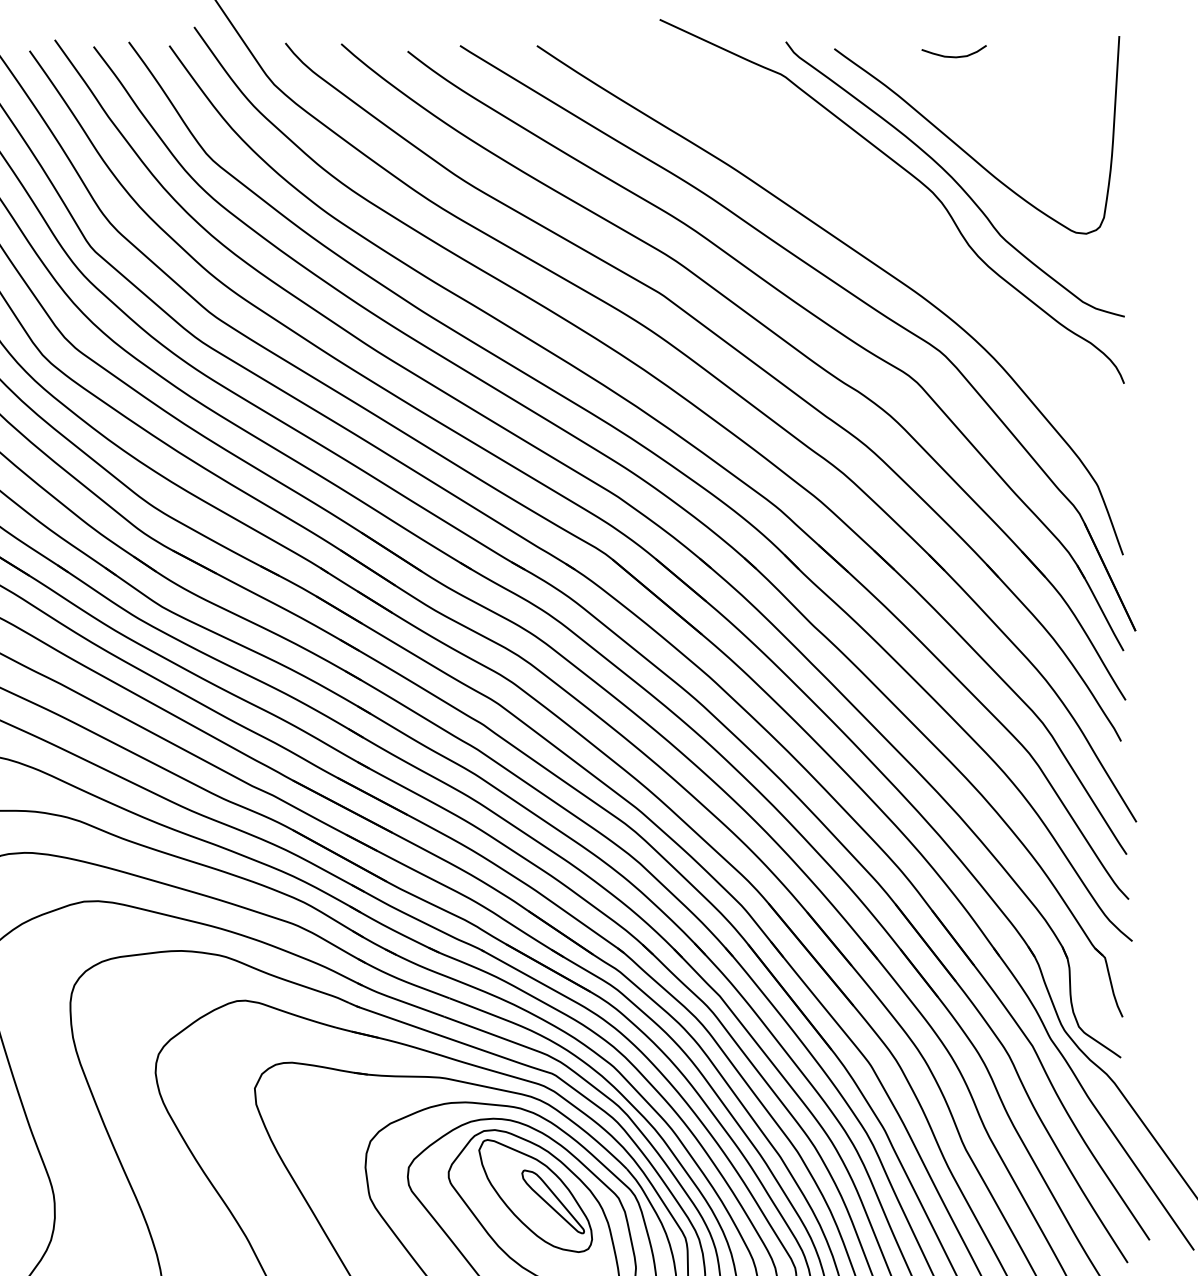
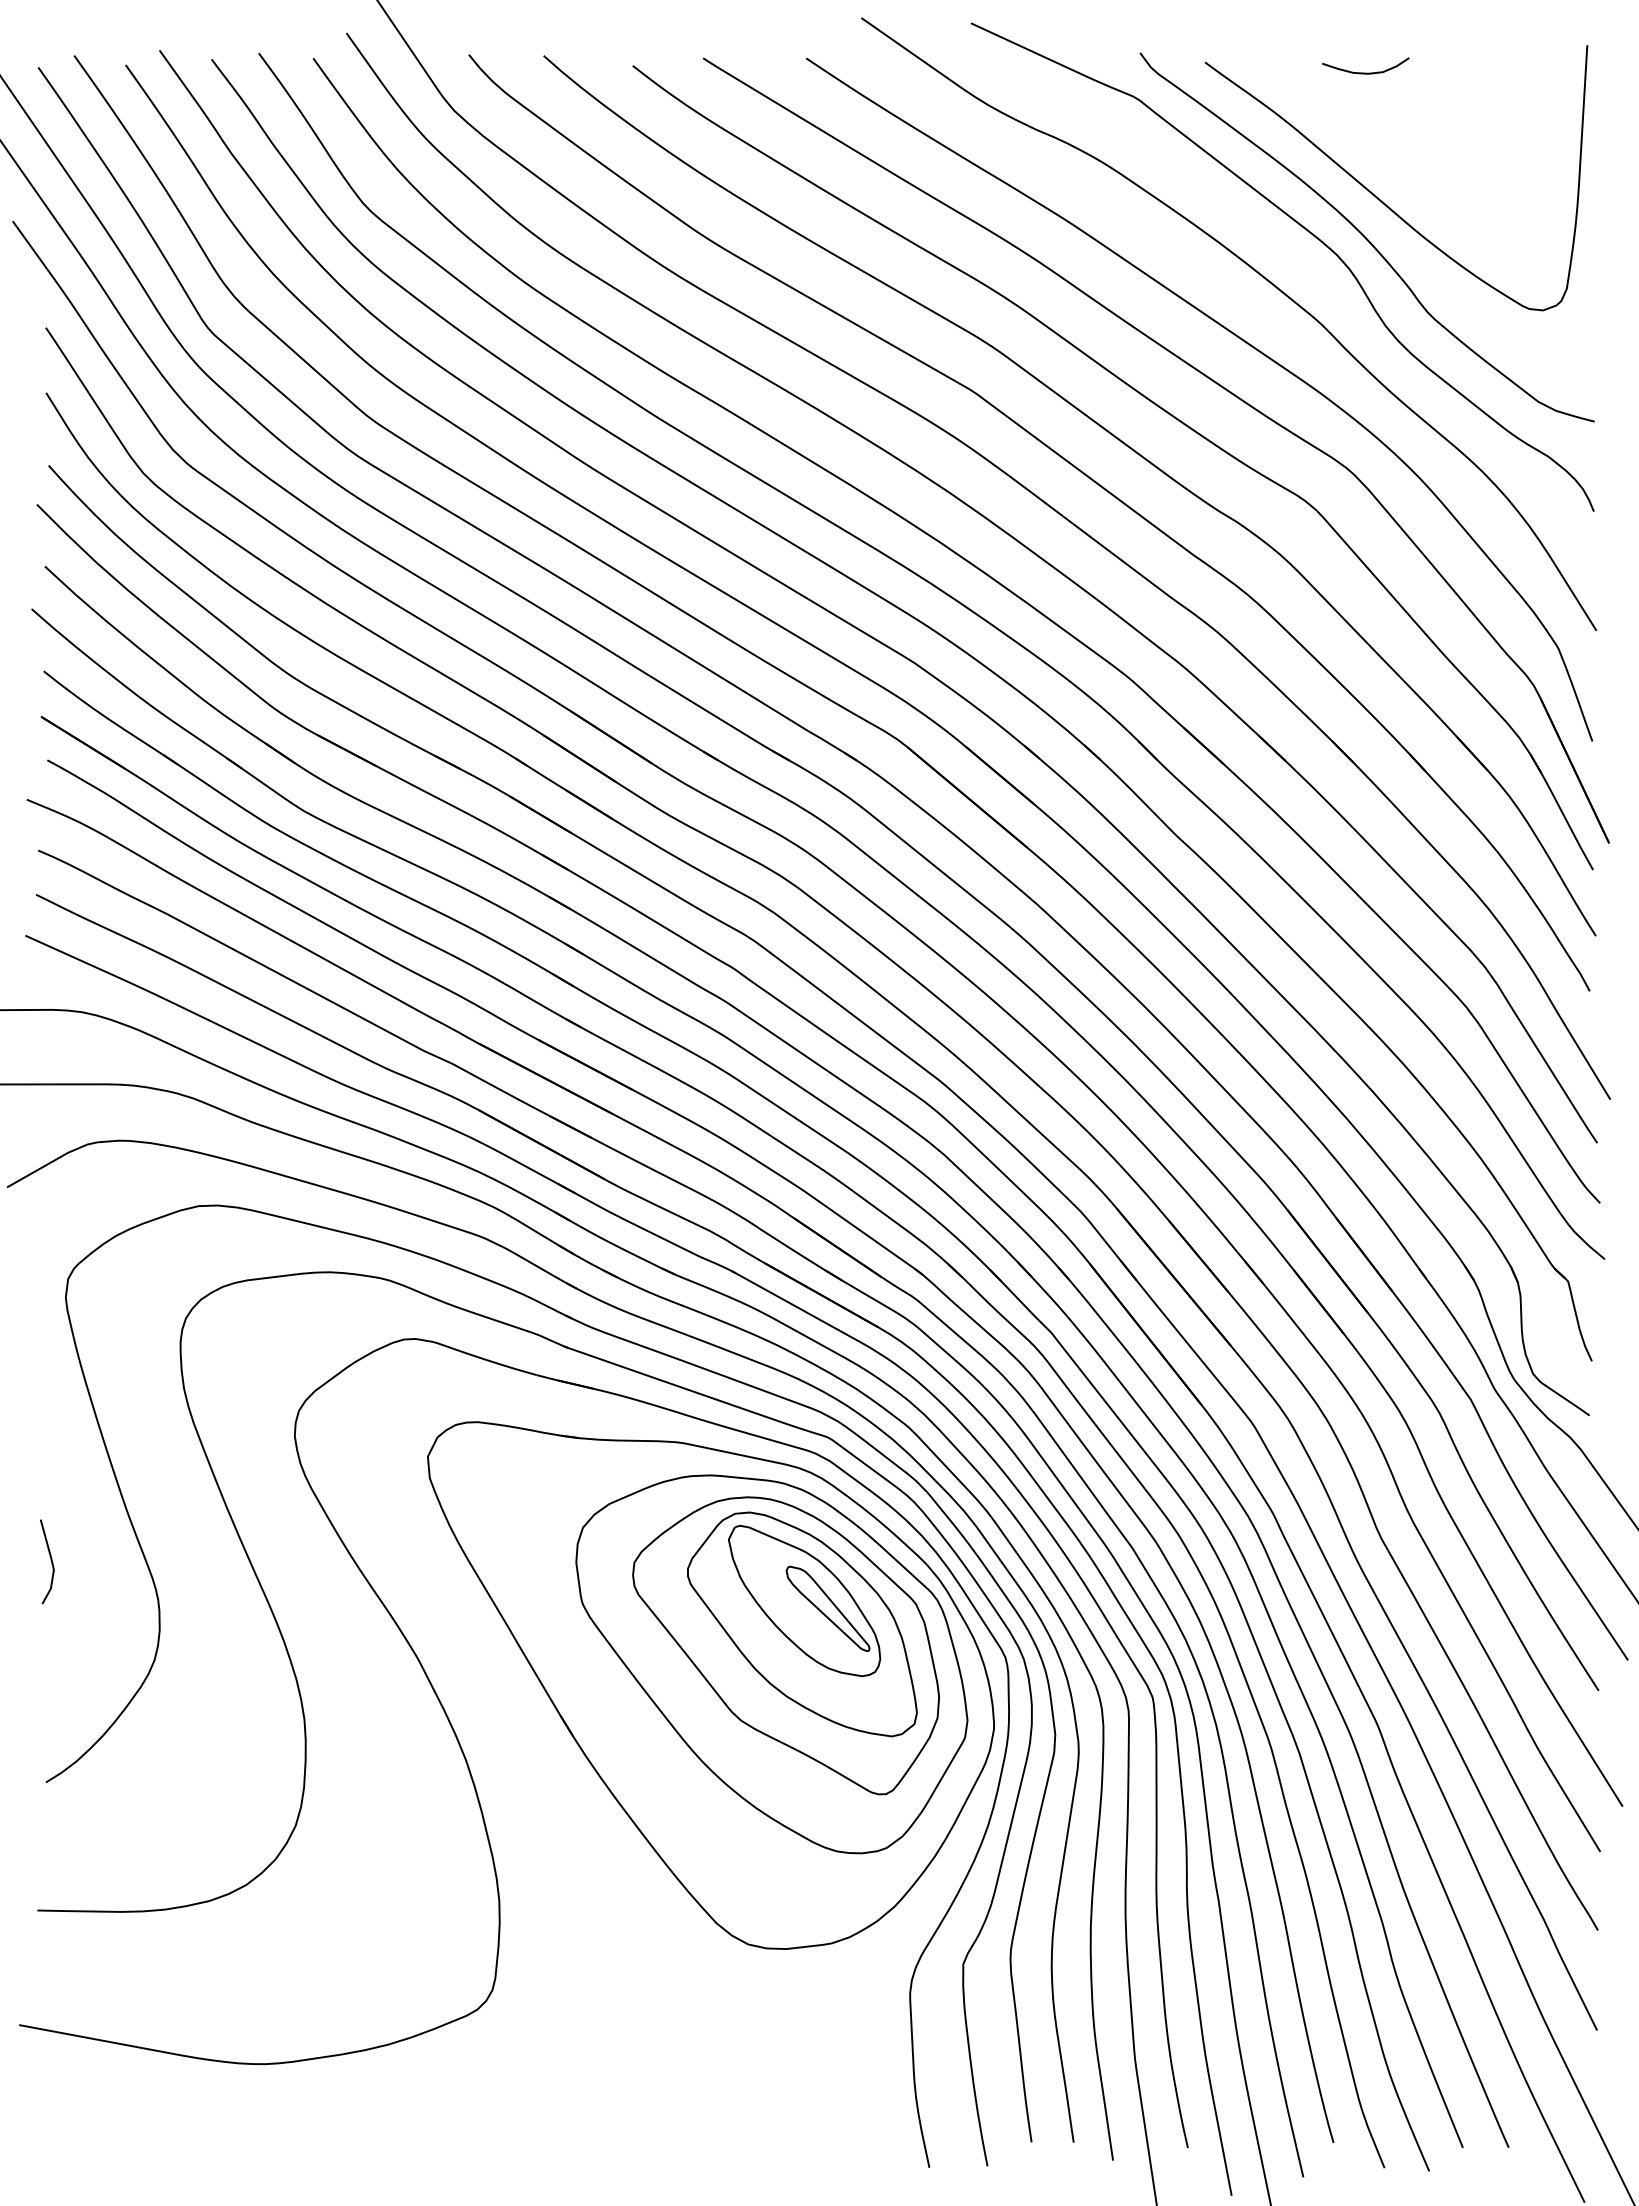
curve: (877, 209) -> (1263, 278), added

